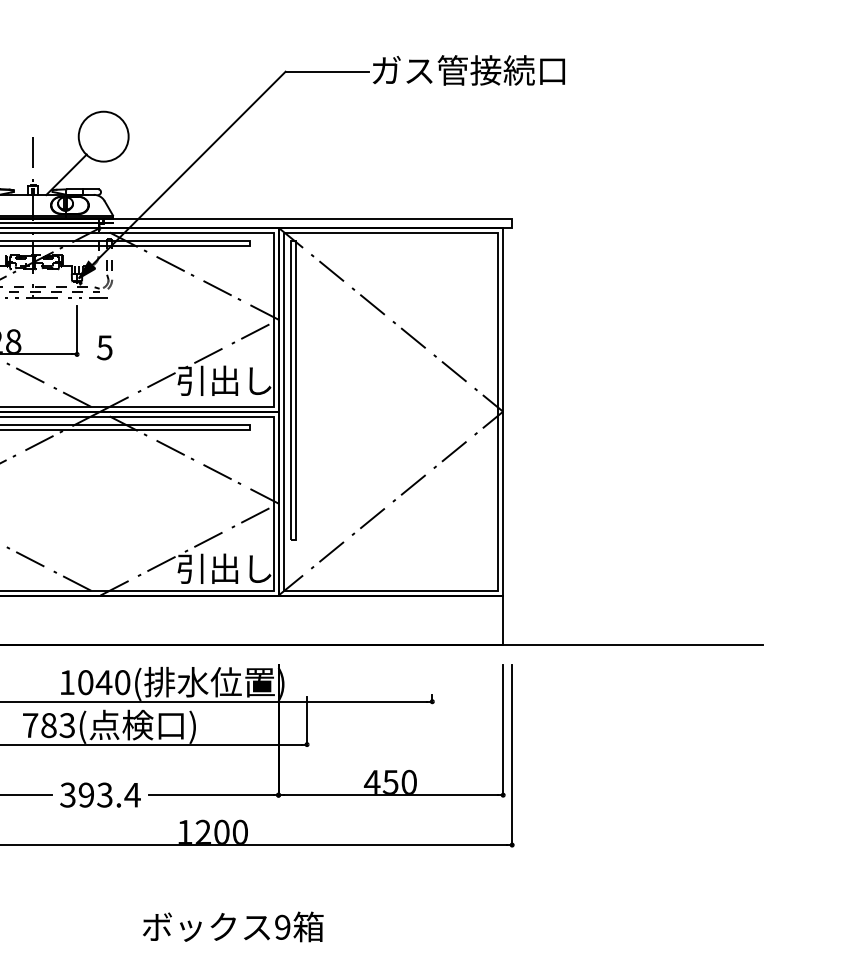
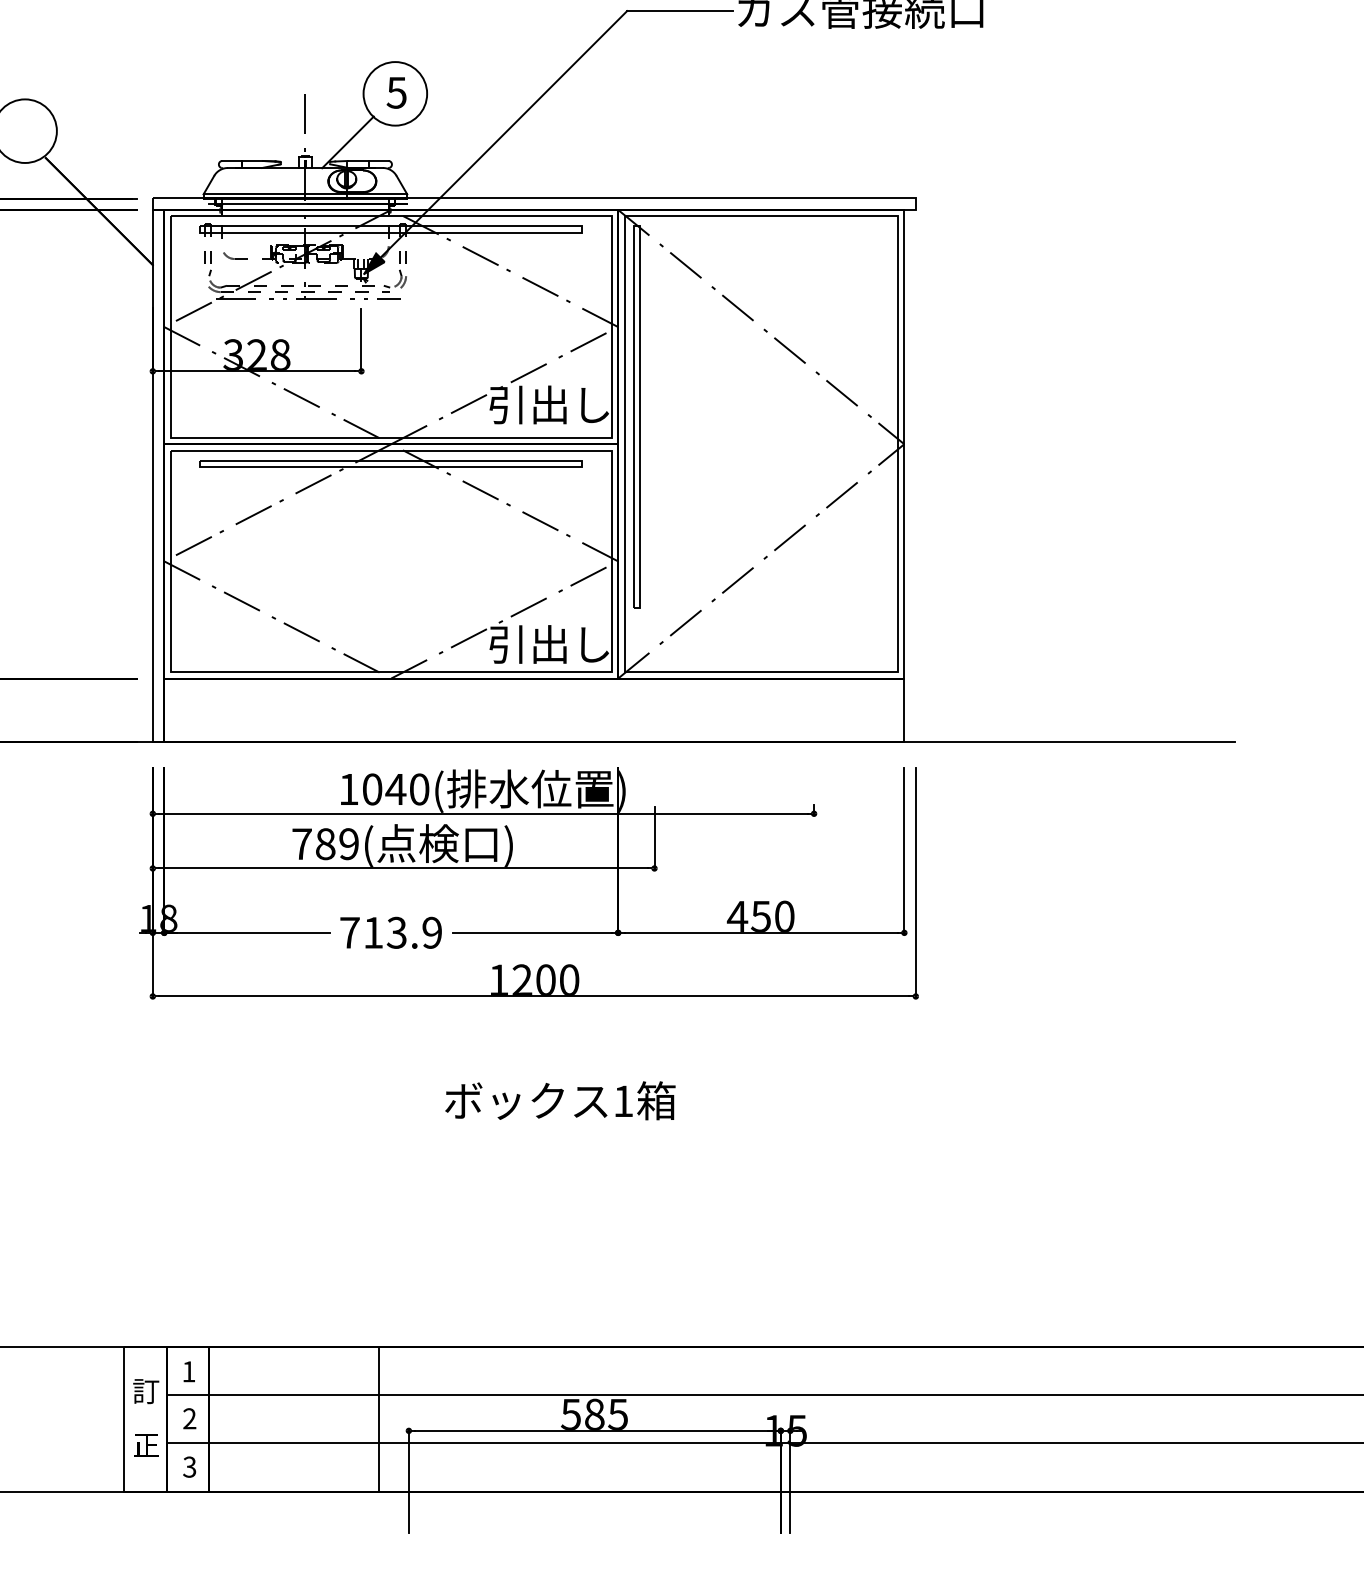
text: (104, 347) -> (396, 92), moved
text: (66, 725) -> (348, 844), 783( -> 789(
text: (99, 794) -> (390, 932), 393.4 -> 713.9
text: (282, 927) -> (623, 1101), 9 -> 1

